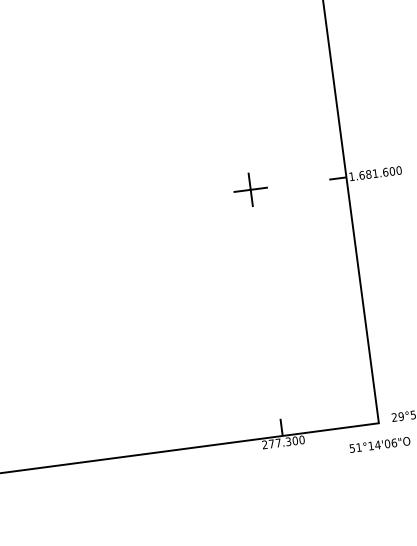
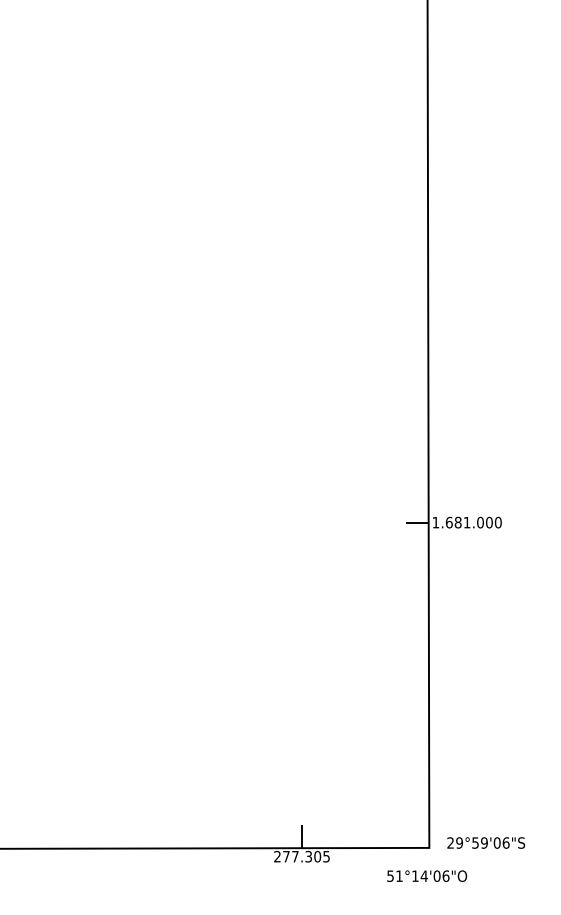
text: (385, 171) -> (480, 521), 1.681.600 -> 1.681.000
part: (250, 189) -> (301, 522), removed
text: (301, 439) -> (326, 856), 277.300 -> 277.305

